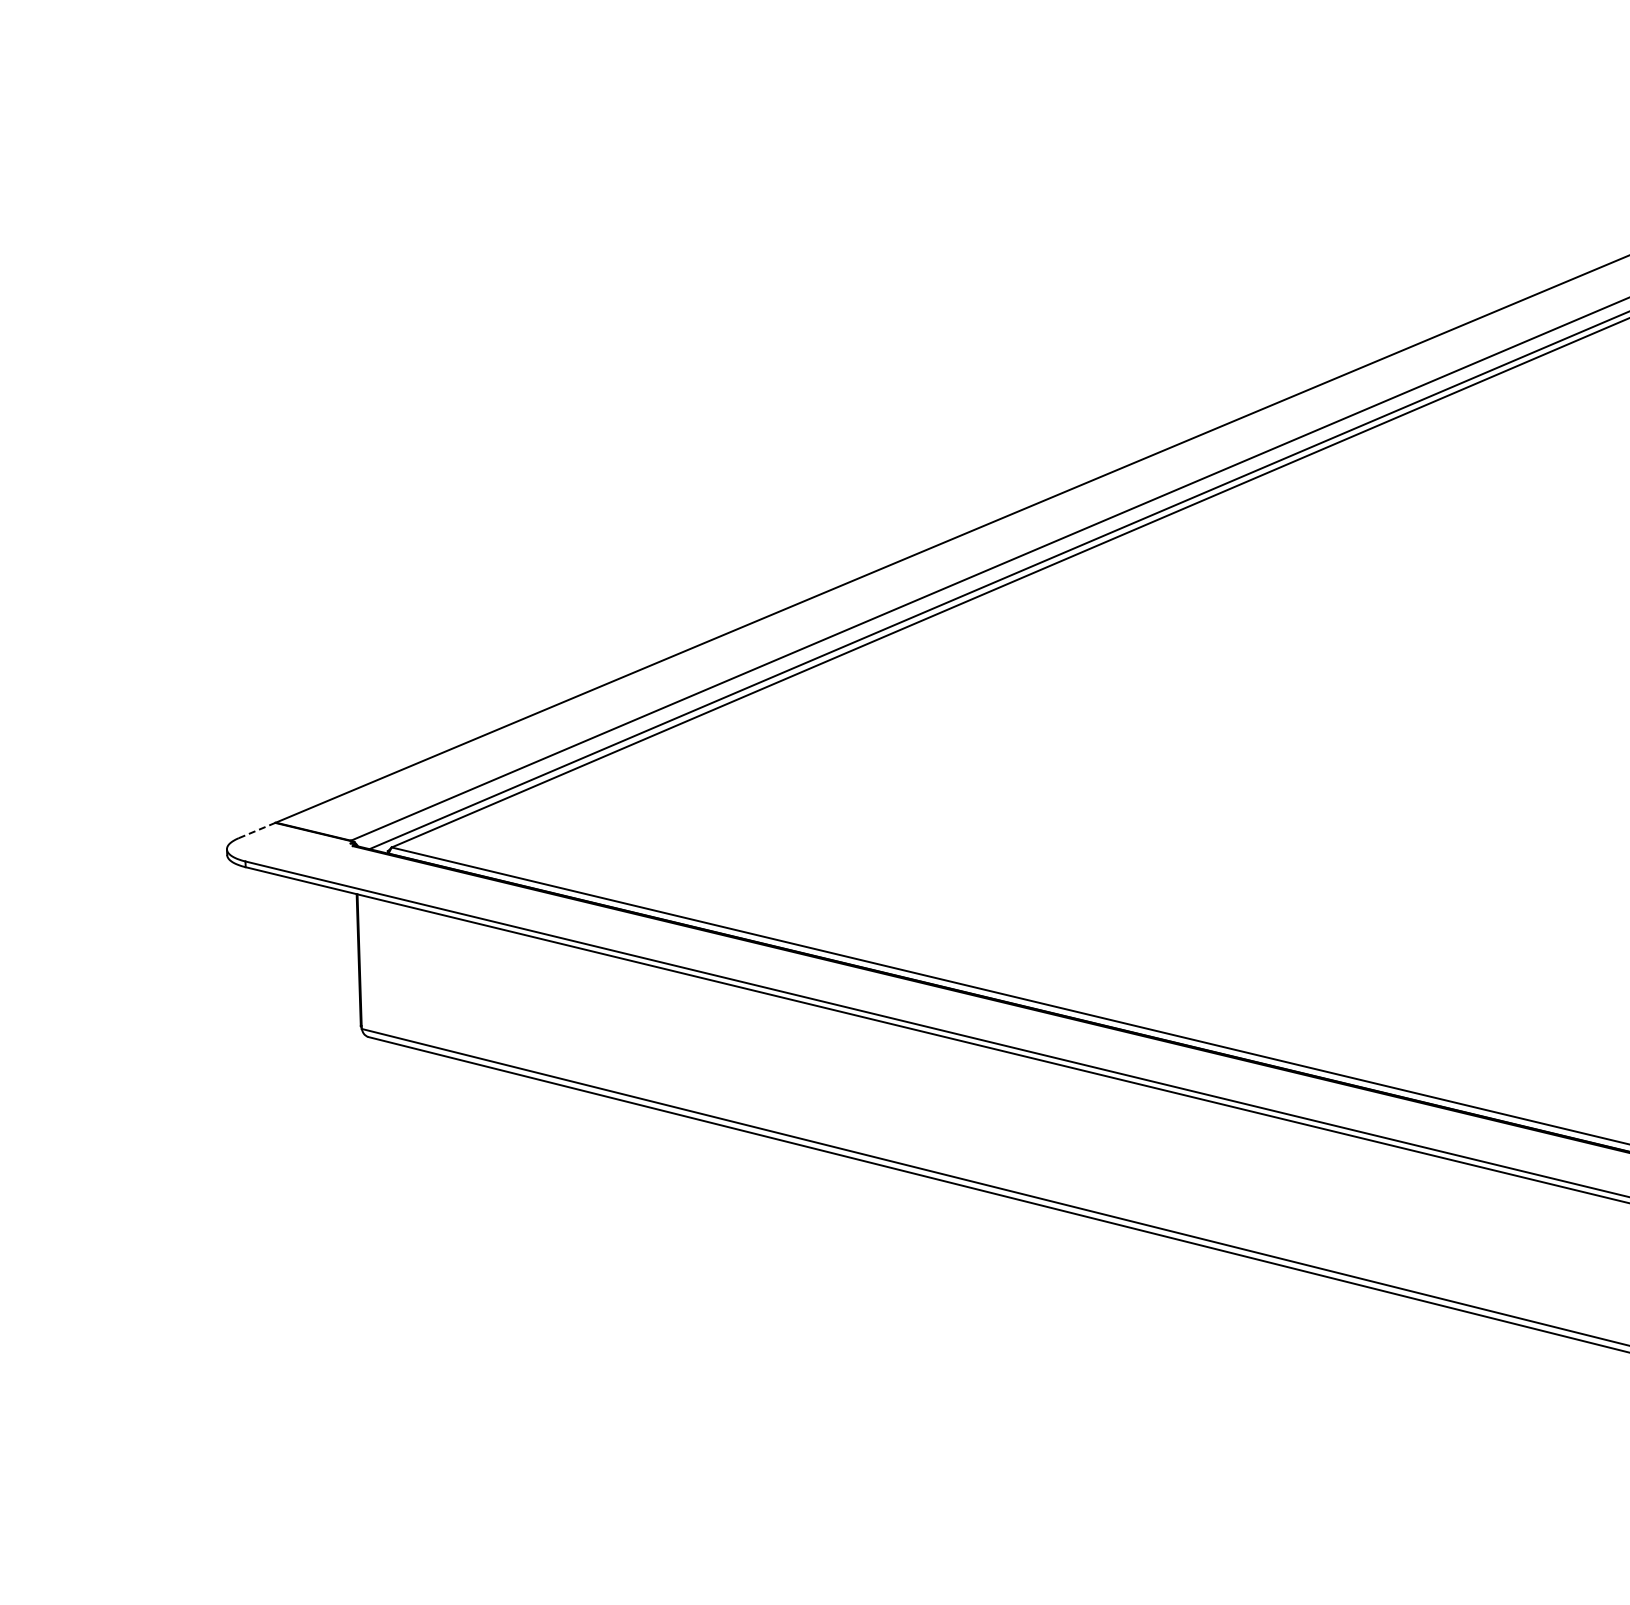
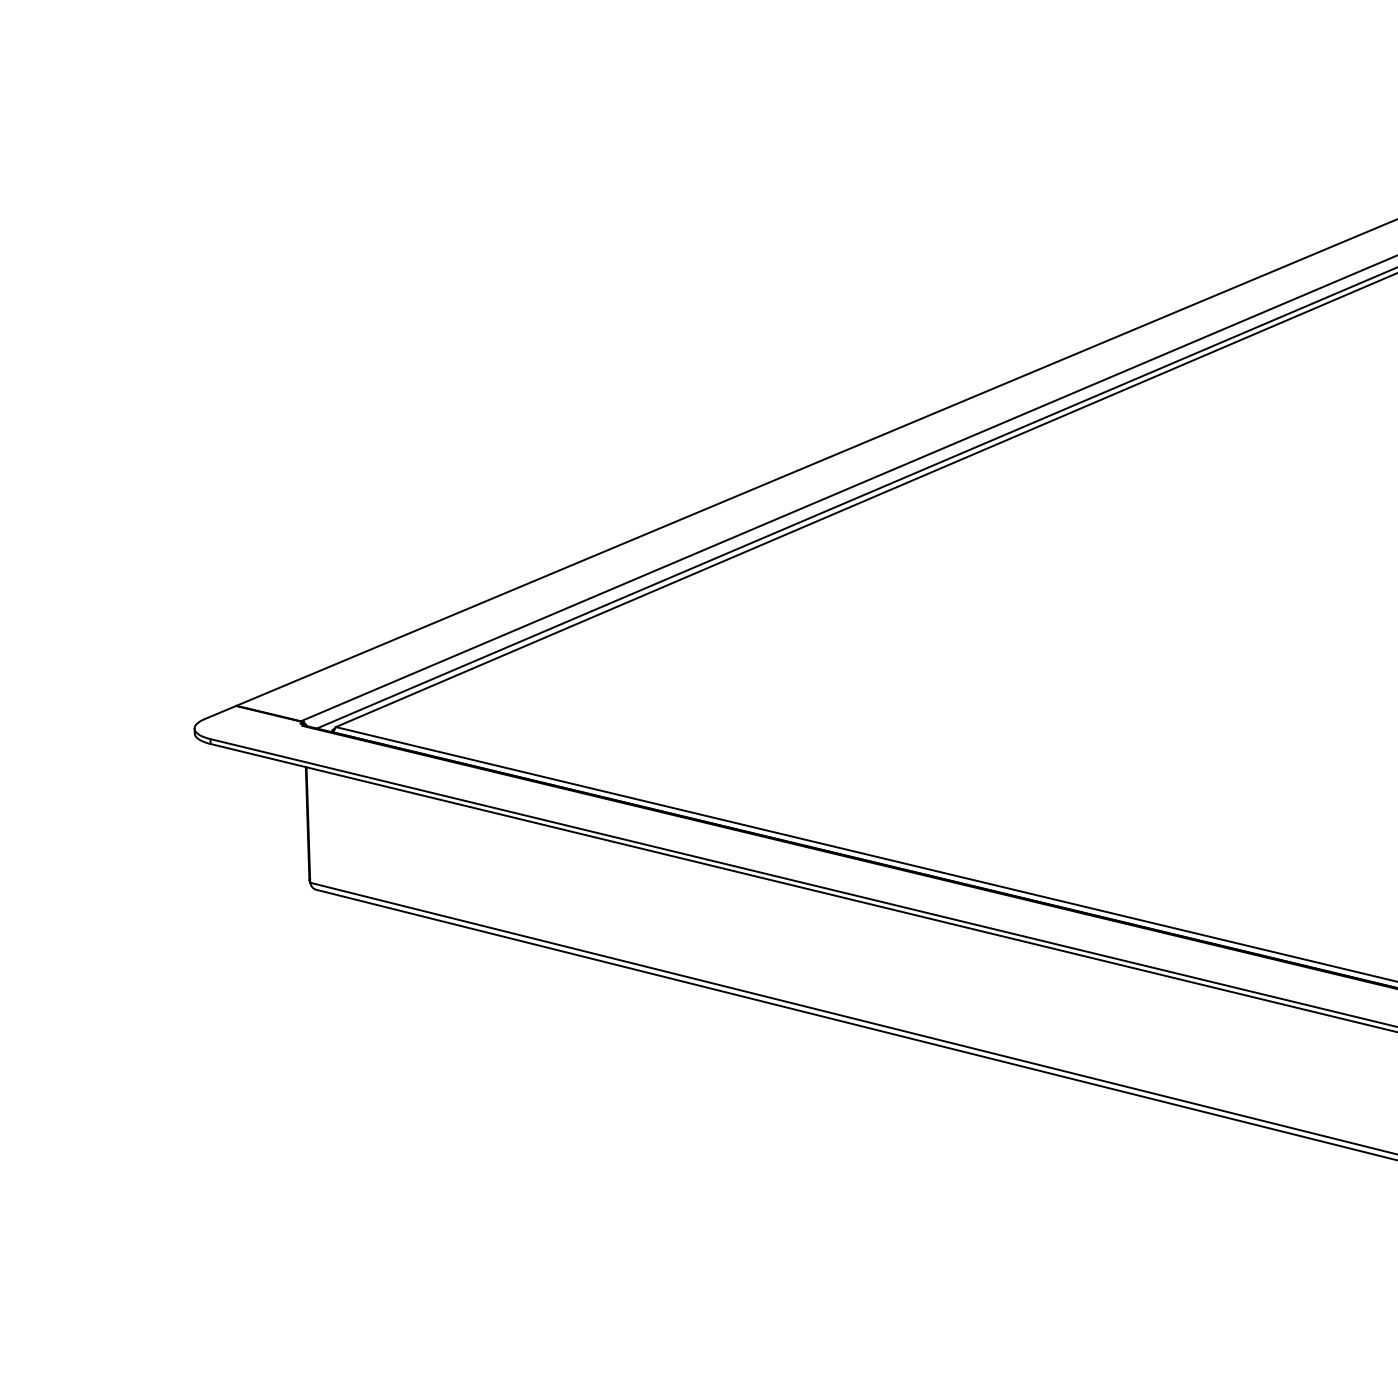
line: (257, 830) -> (220, 712), dashed -> solid

